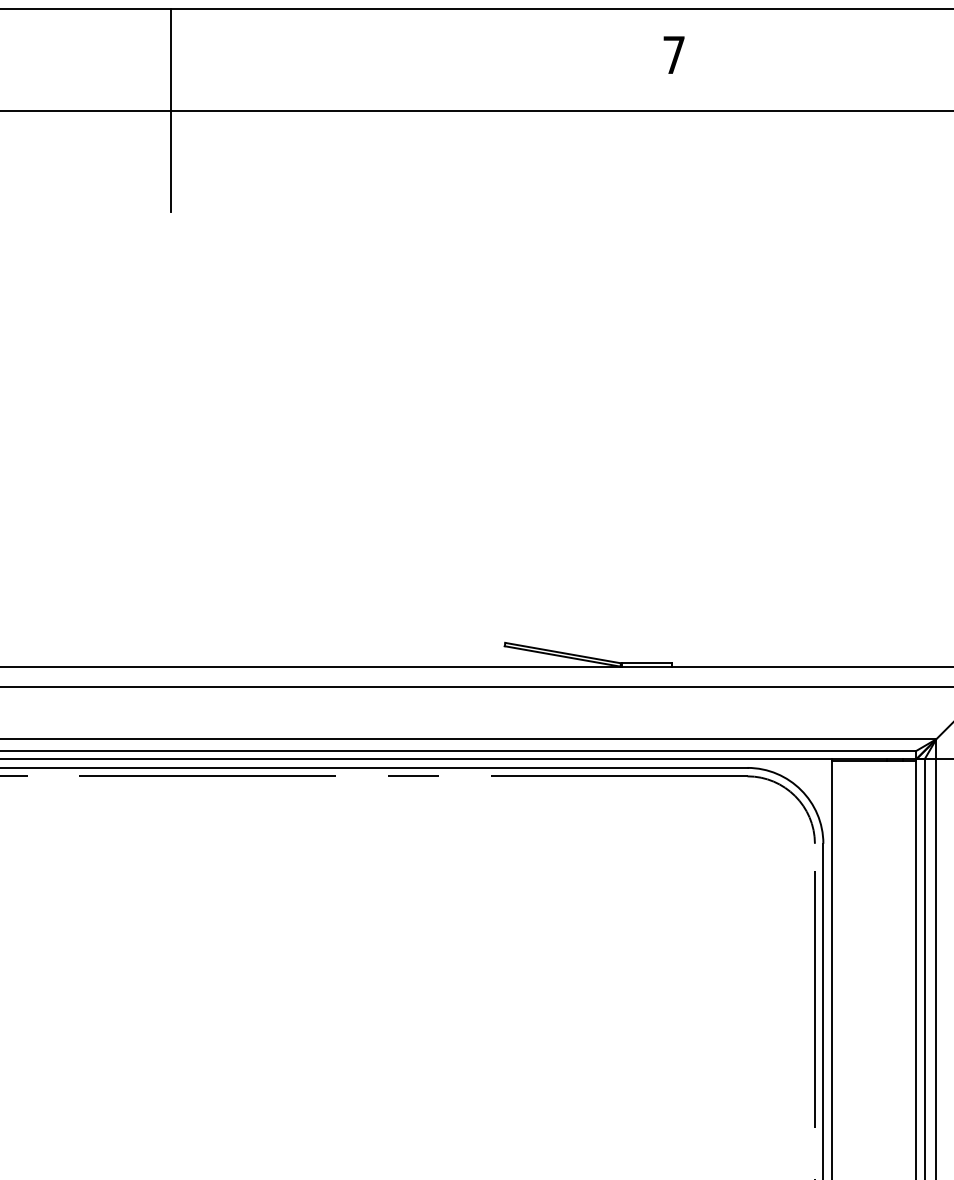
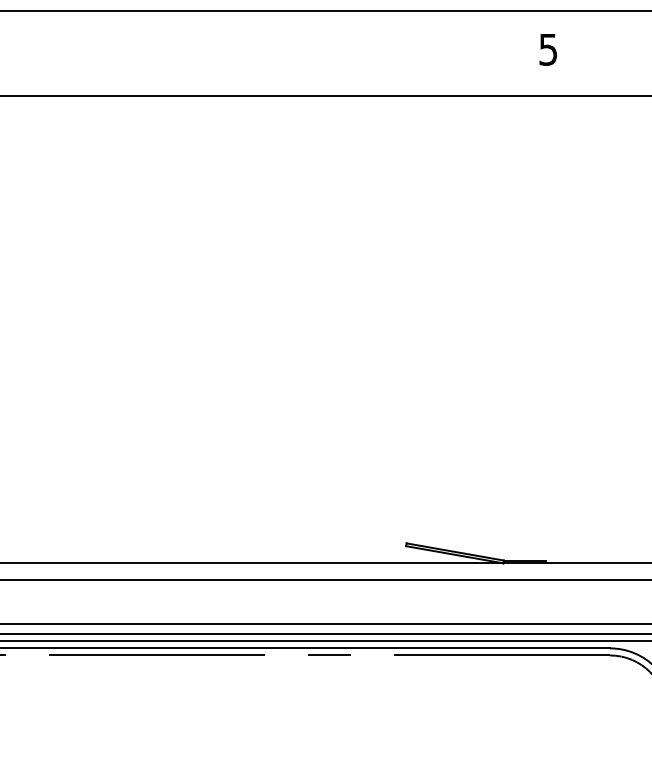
text: (673, 55) -> (547, 50), 7 -> 5
line: (171, 110) -> (126, 96), removed

